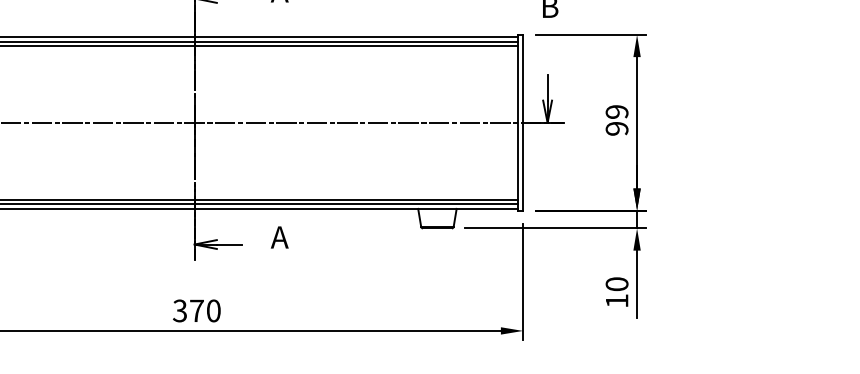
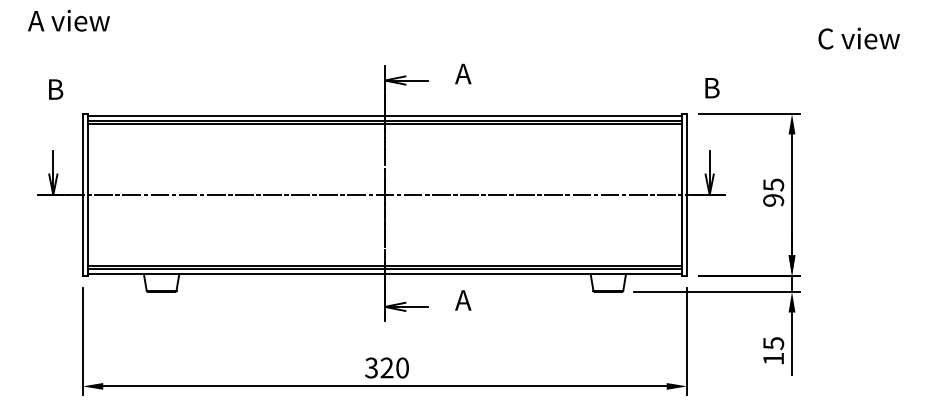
text: (616, 111) -> (773, 184), 99 -> 95
text: (616, 284) -> (773, 343), 10 -> 15
text: (196, 310) -> (386, 367), 370 -> 320

